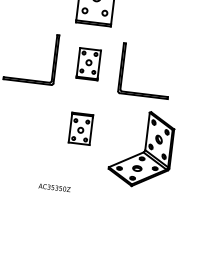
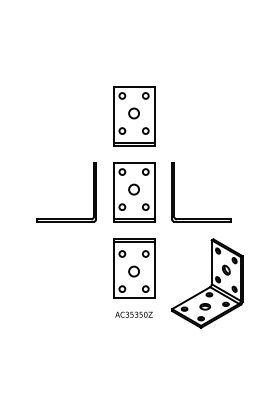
part: (88, 64) -> (134, 192), size x1.67
part: (81, 128) -> (134, 268), size x1.67
text: (54, 187) -> (133, 314), moved

